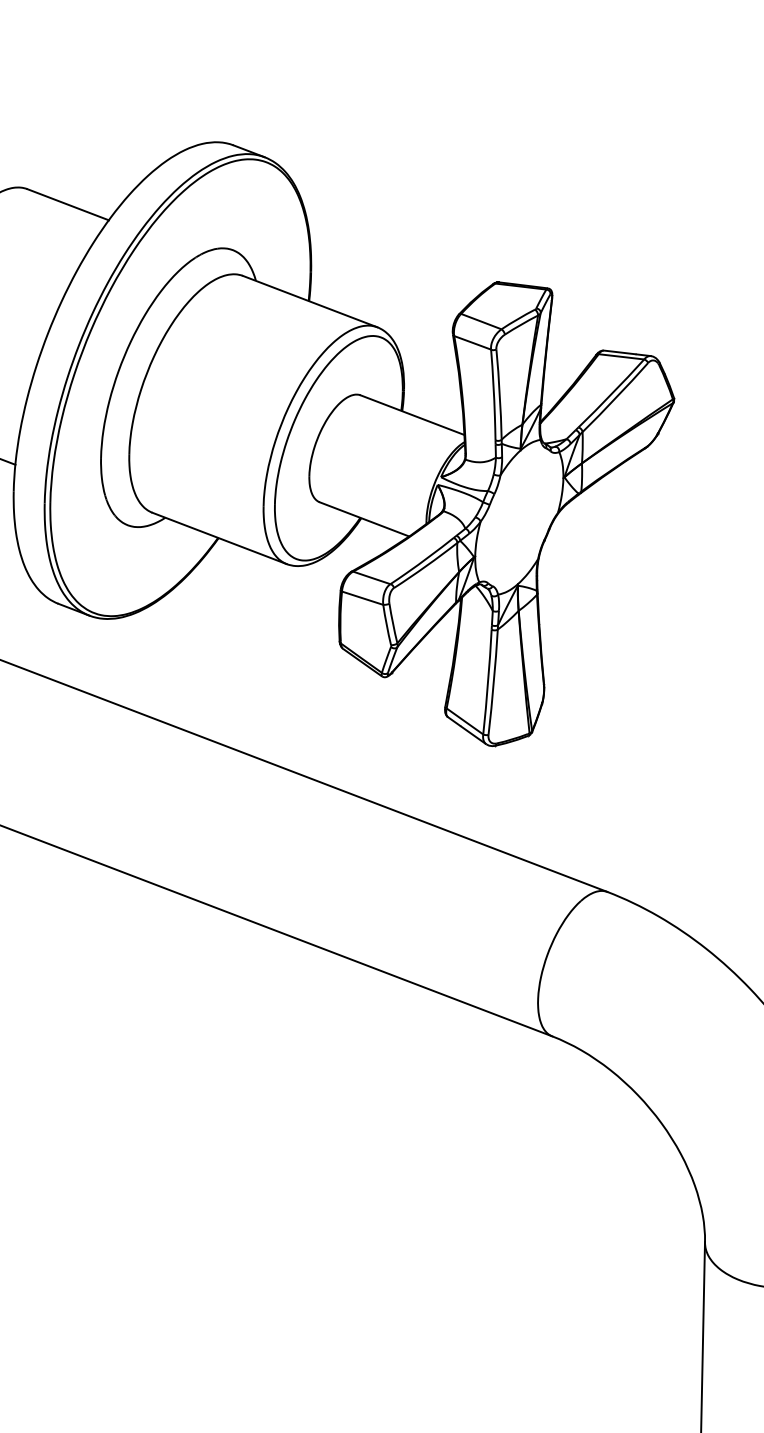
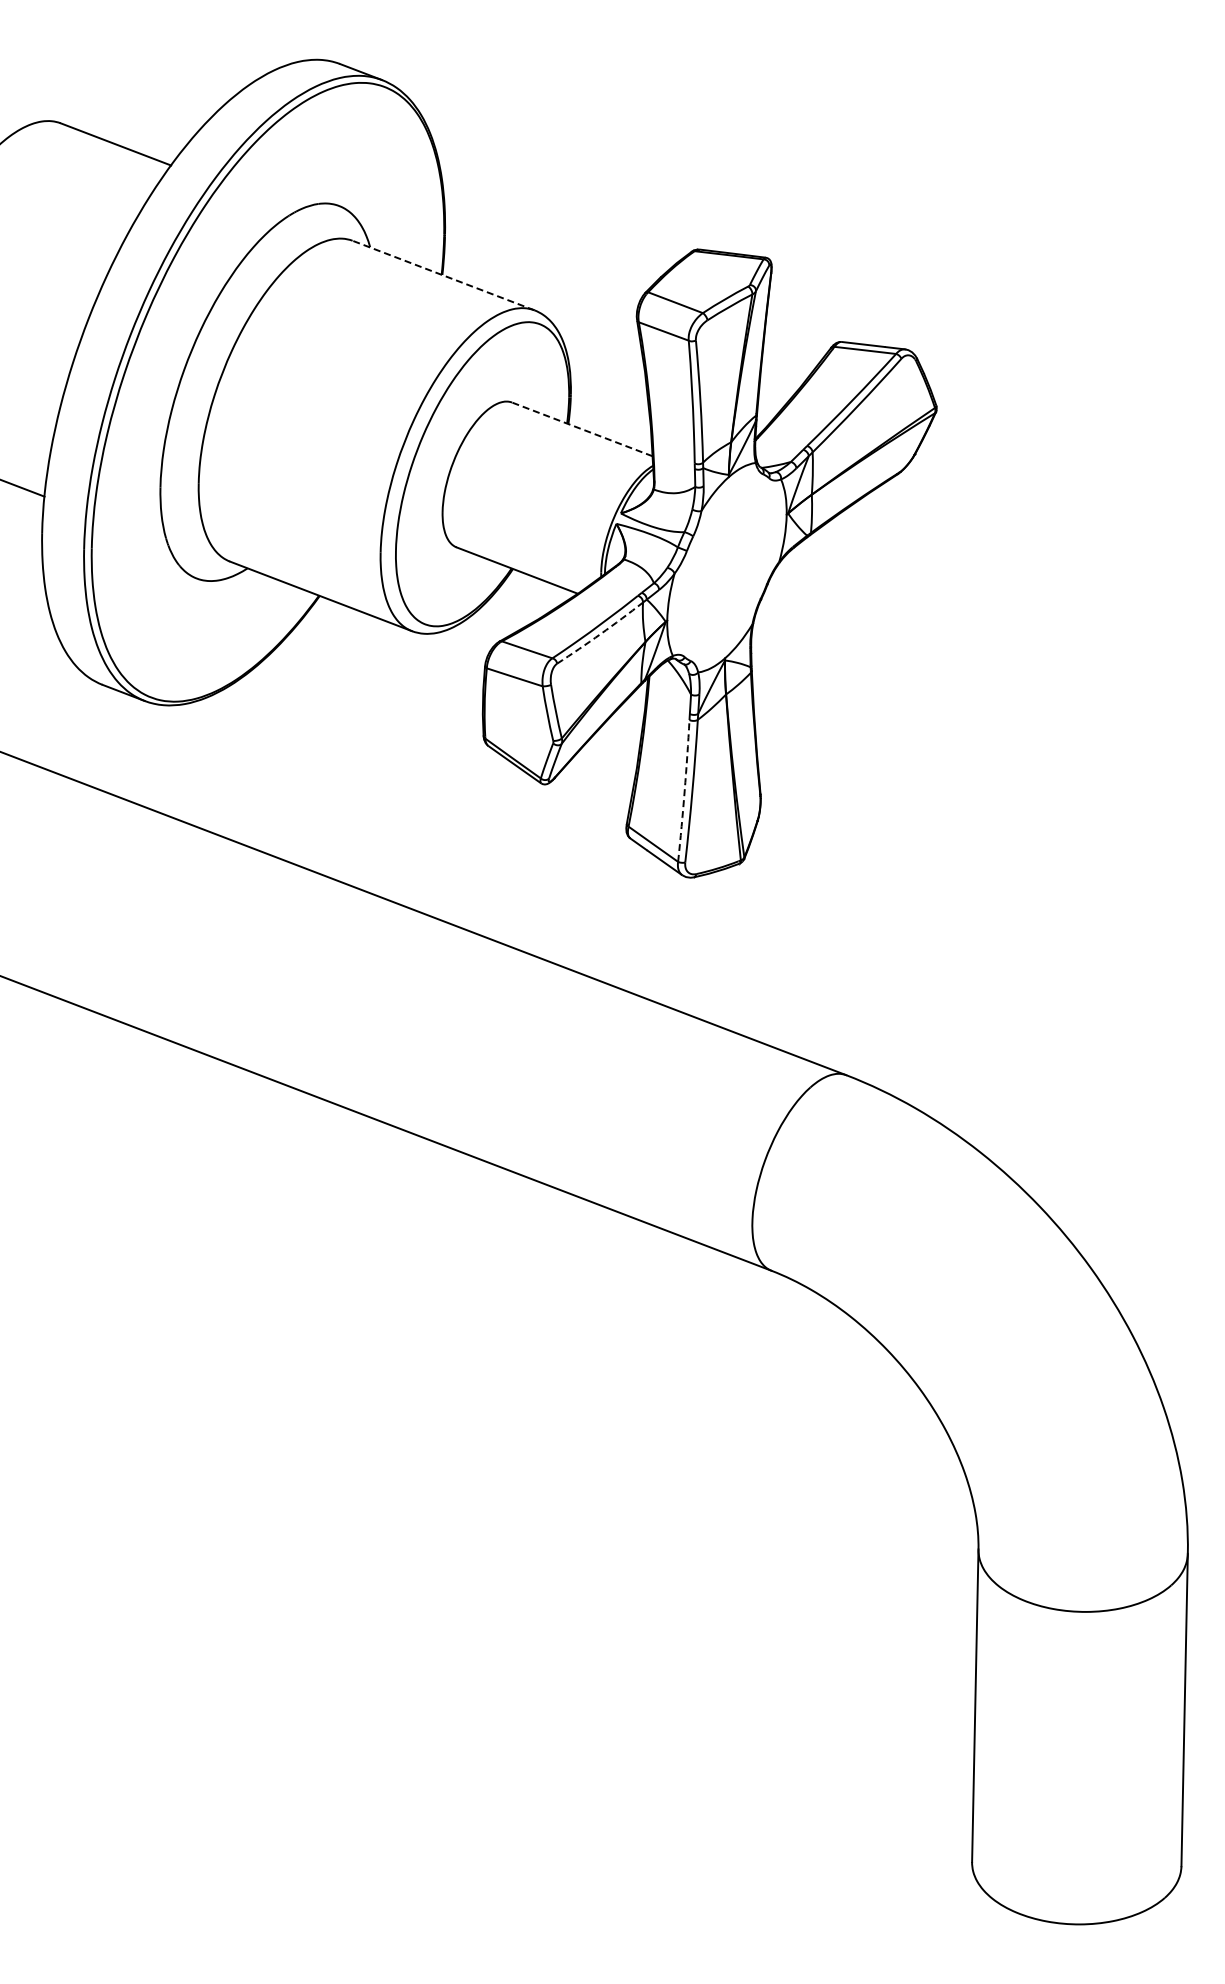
line: (310, 301) -> (443, 275), solid -> dashed
line: (411, 415) -> (581, 429), solid -> dashed
arc: (425, 566) -> (600, 634), solid -> dashed
arc: (487, 682) -> (684, 791), solid -> dashed

